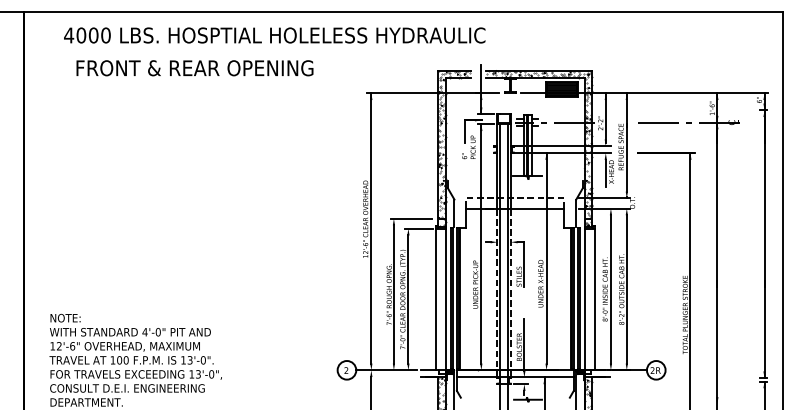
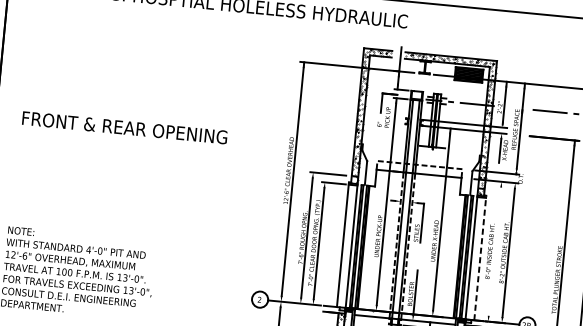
text: (194, 68) -> (124, 128), moved
line: (610, 289) -> (494, 251), removed
line: (594, 297) -> (480, 257), solid -> dashed

